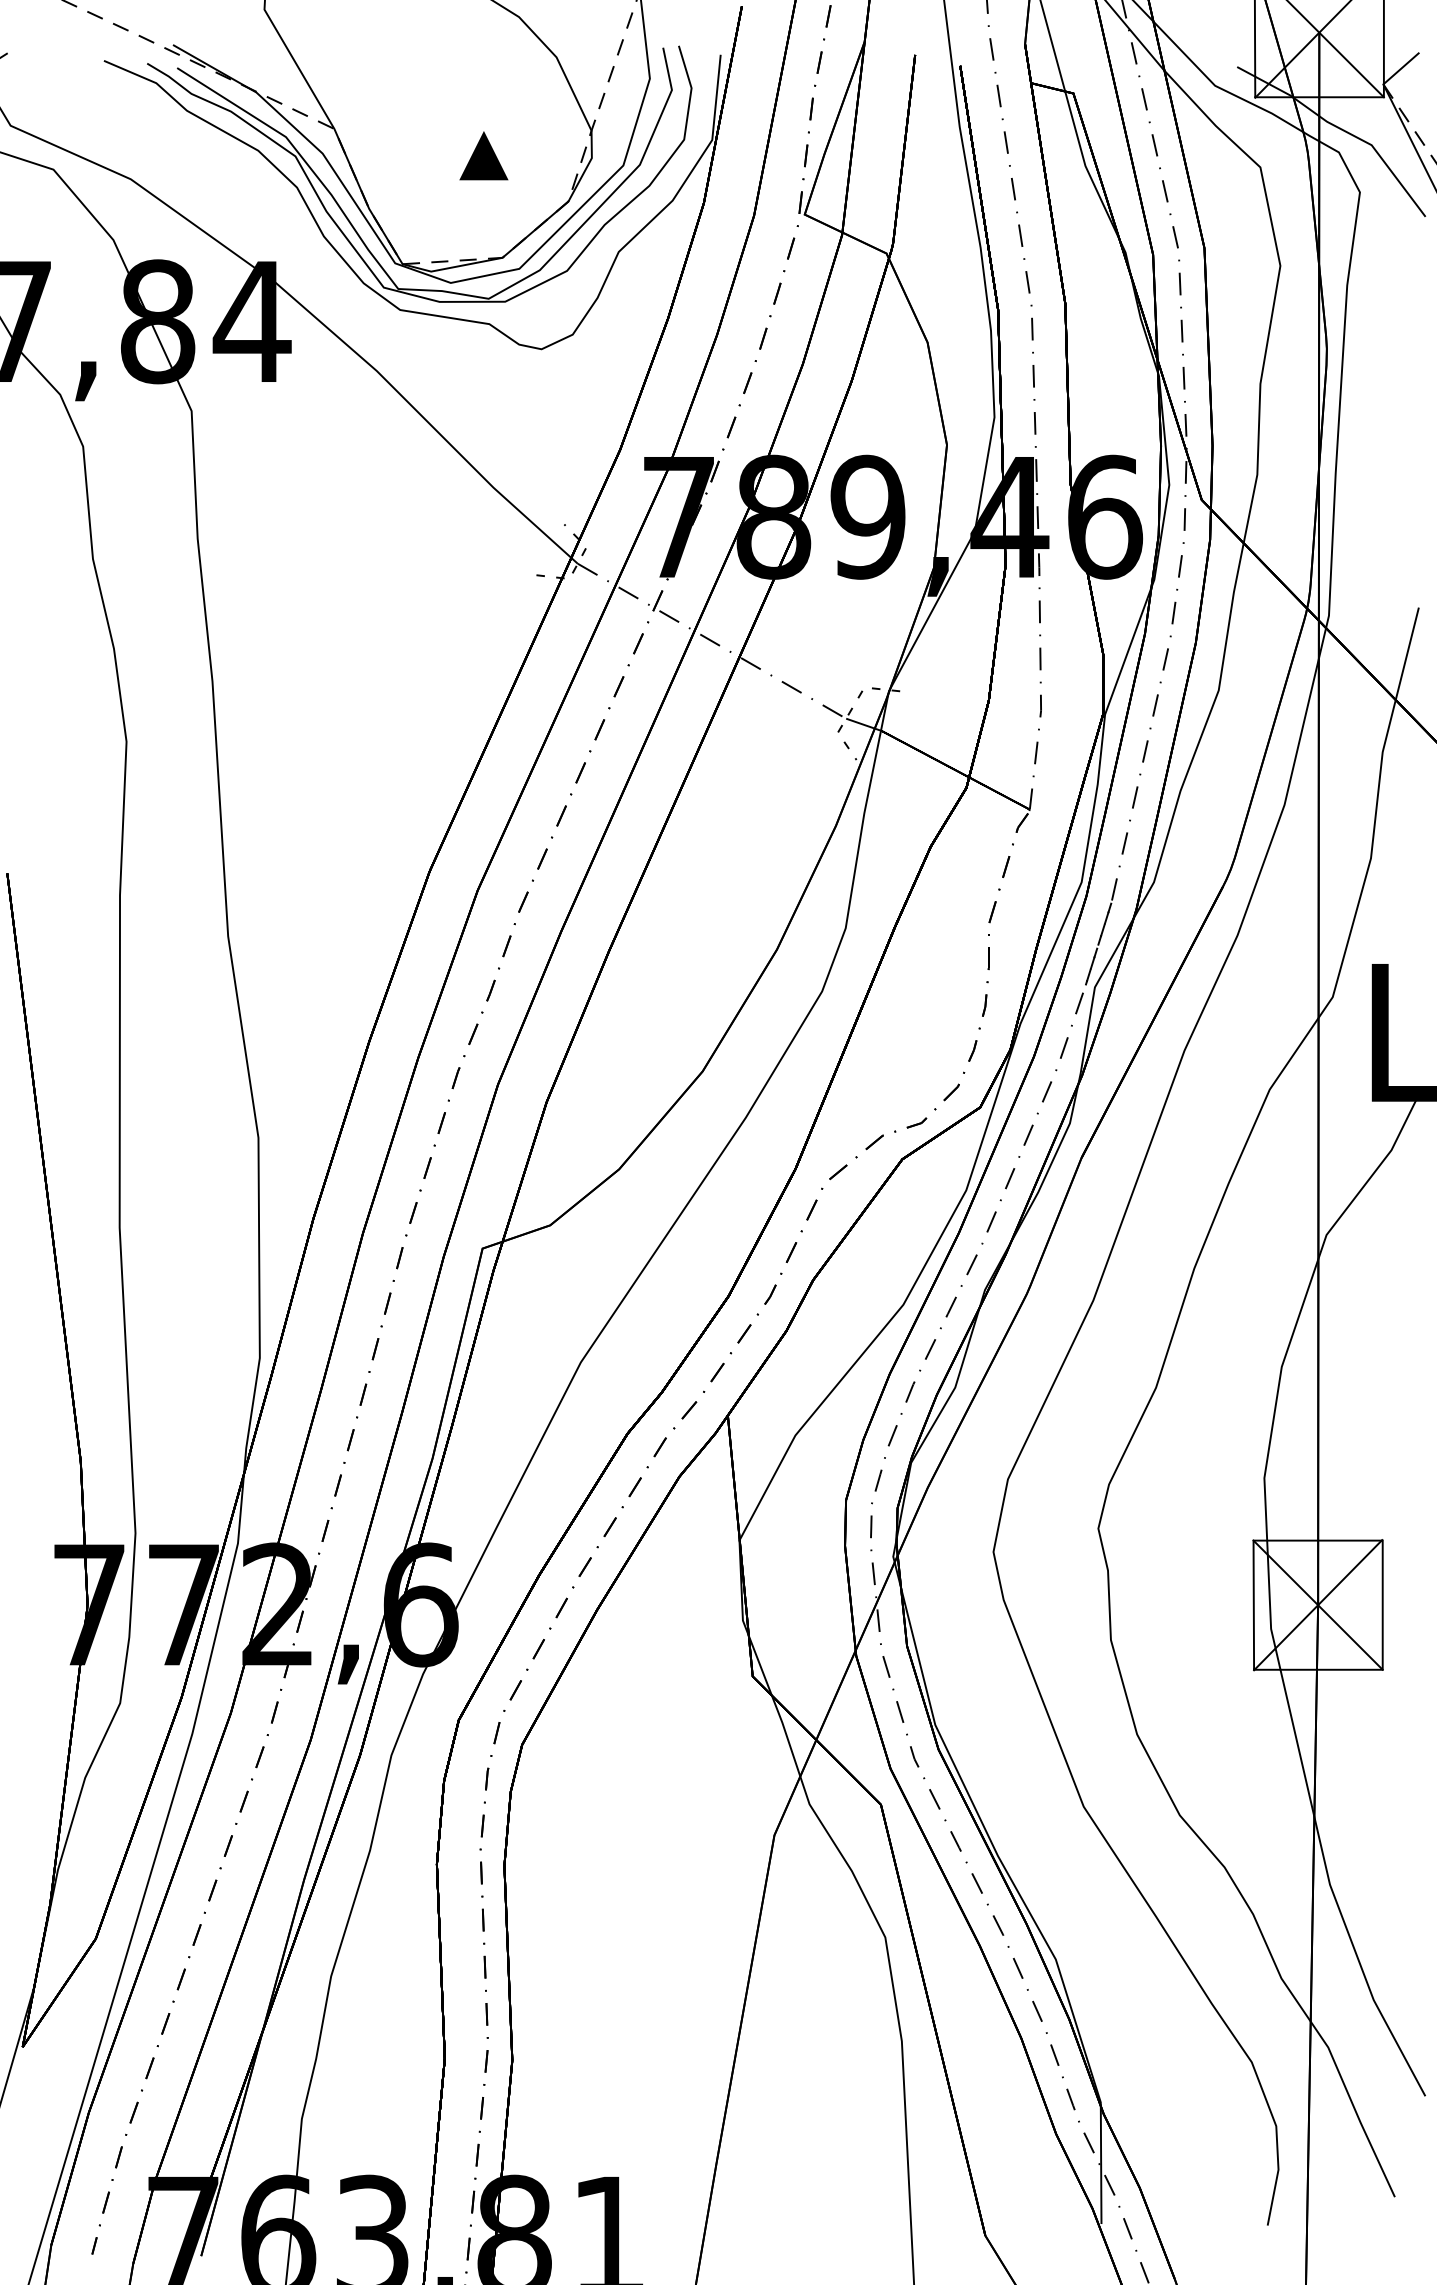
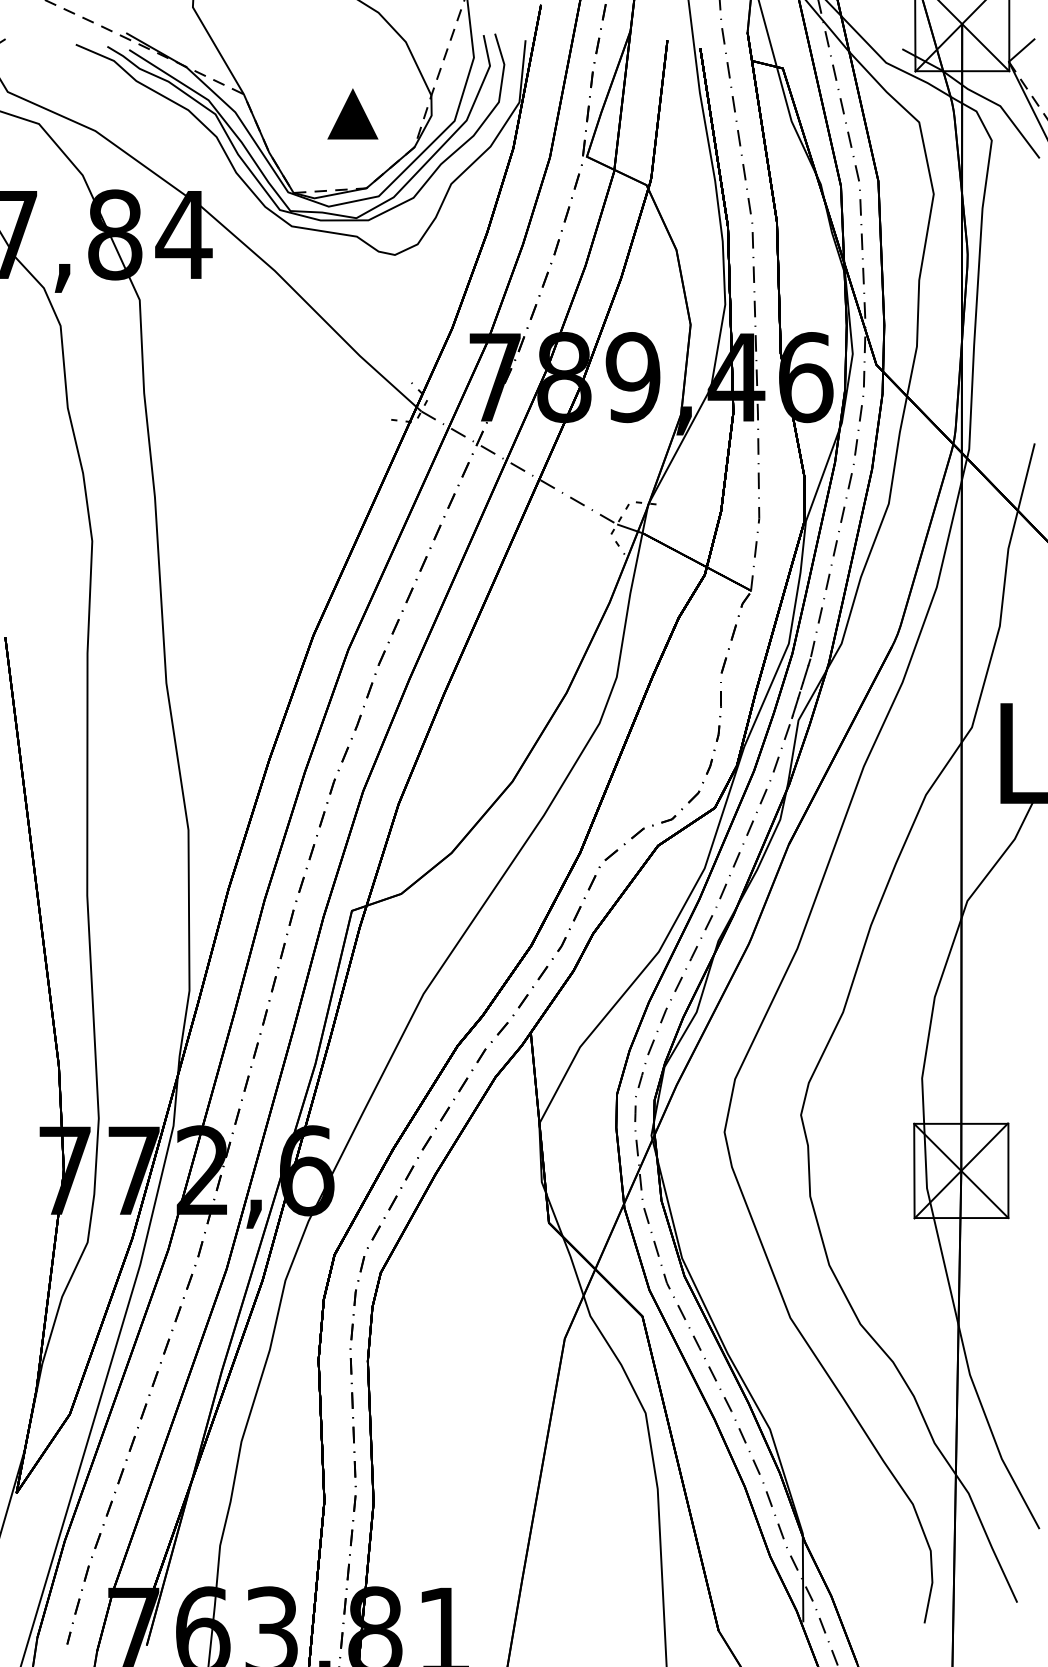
part: (483, 155) -> (352, 113), size x1.43

